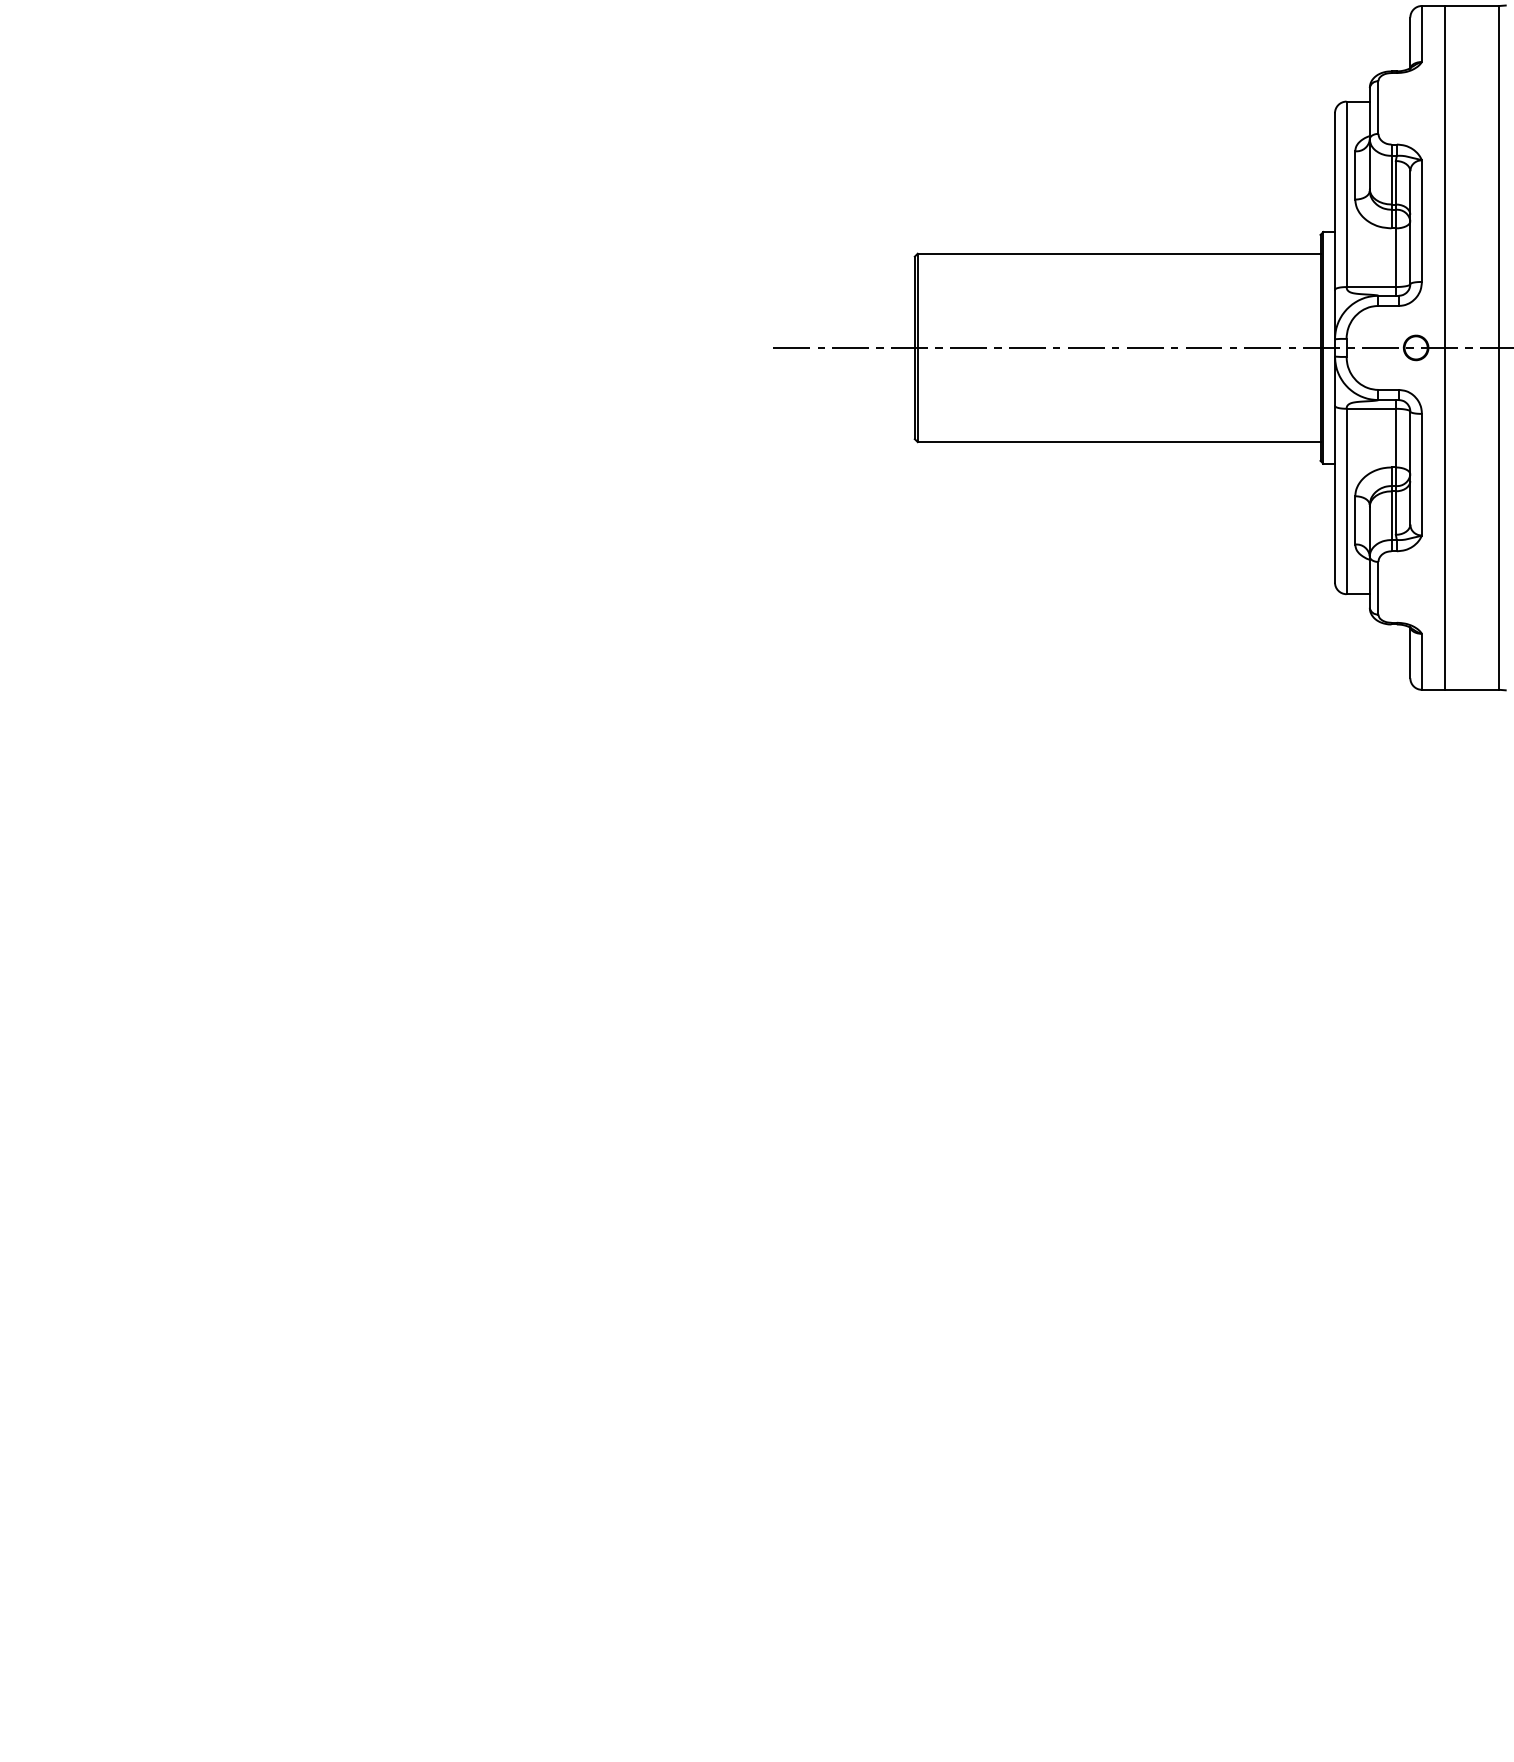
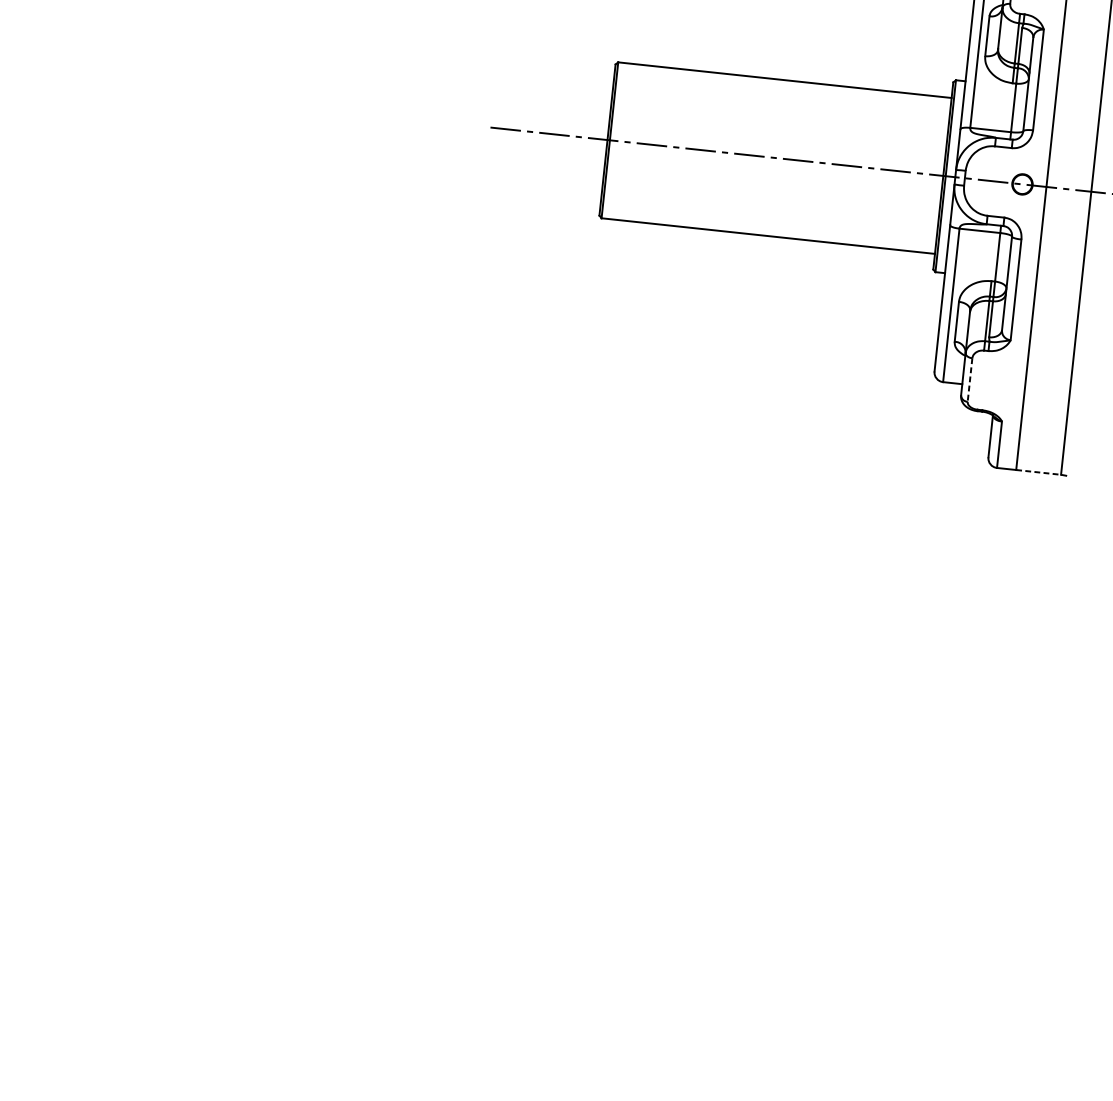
line: (1378, 588) -> (970, 380), solid -> dashed
line: (1472, 689) -> (1038, 472), solid -> dashed

